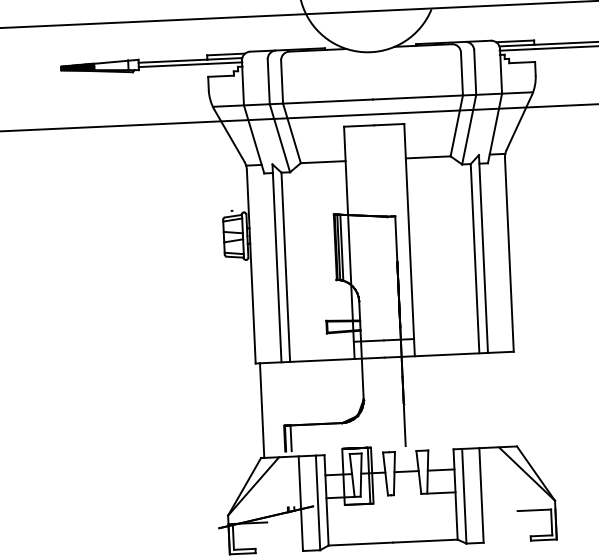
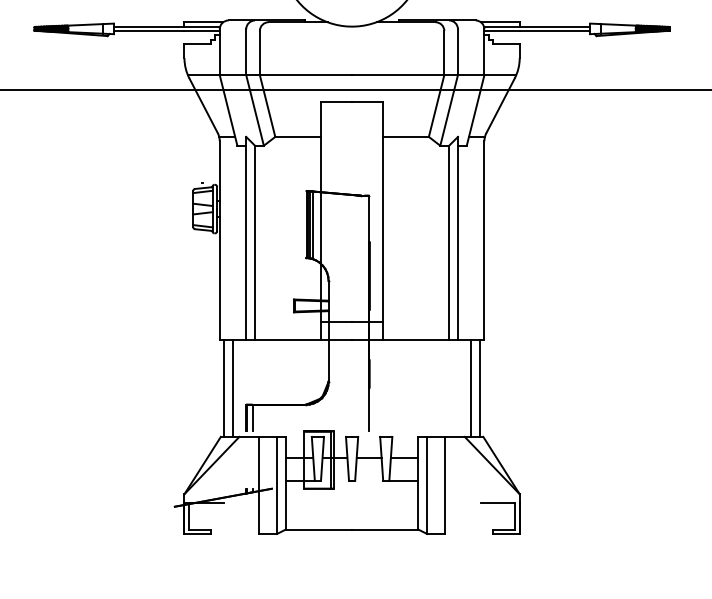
line: (503, 398) -> (471, 387), added
line: (512, 398) -> (480, 387), added
line: (270, 409) -> (232, 387), added

